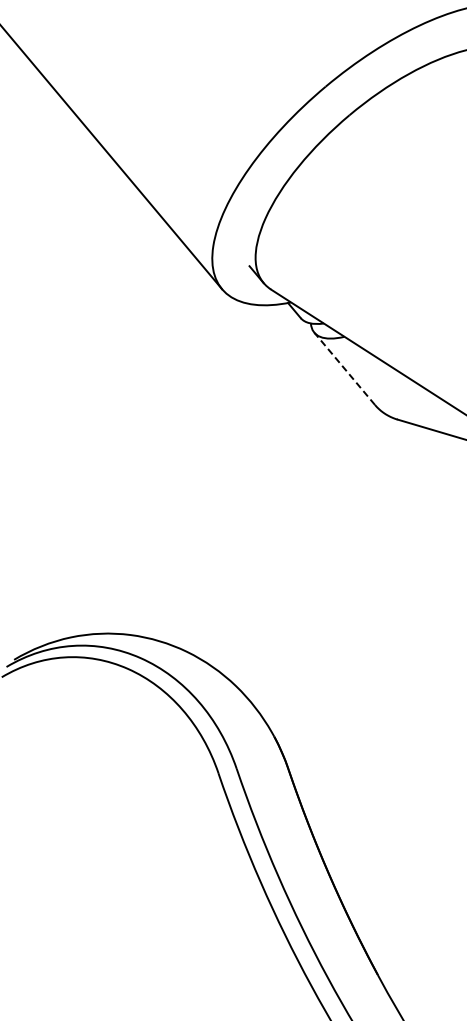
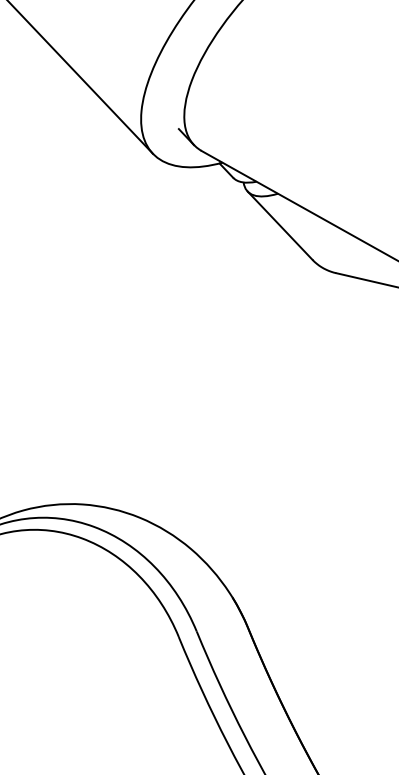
line: (344, 368) -> (279, 225), dashed -> solid

